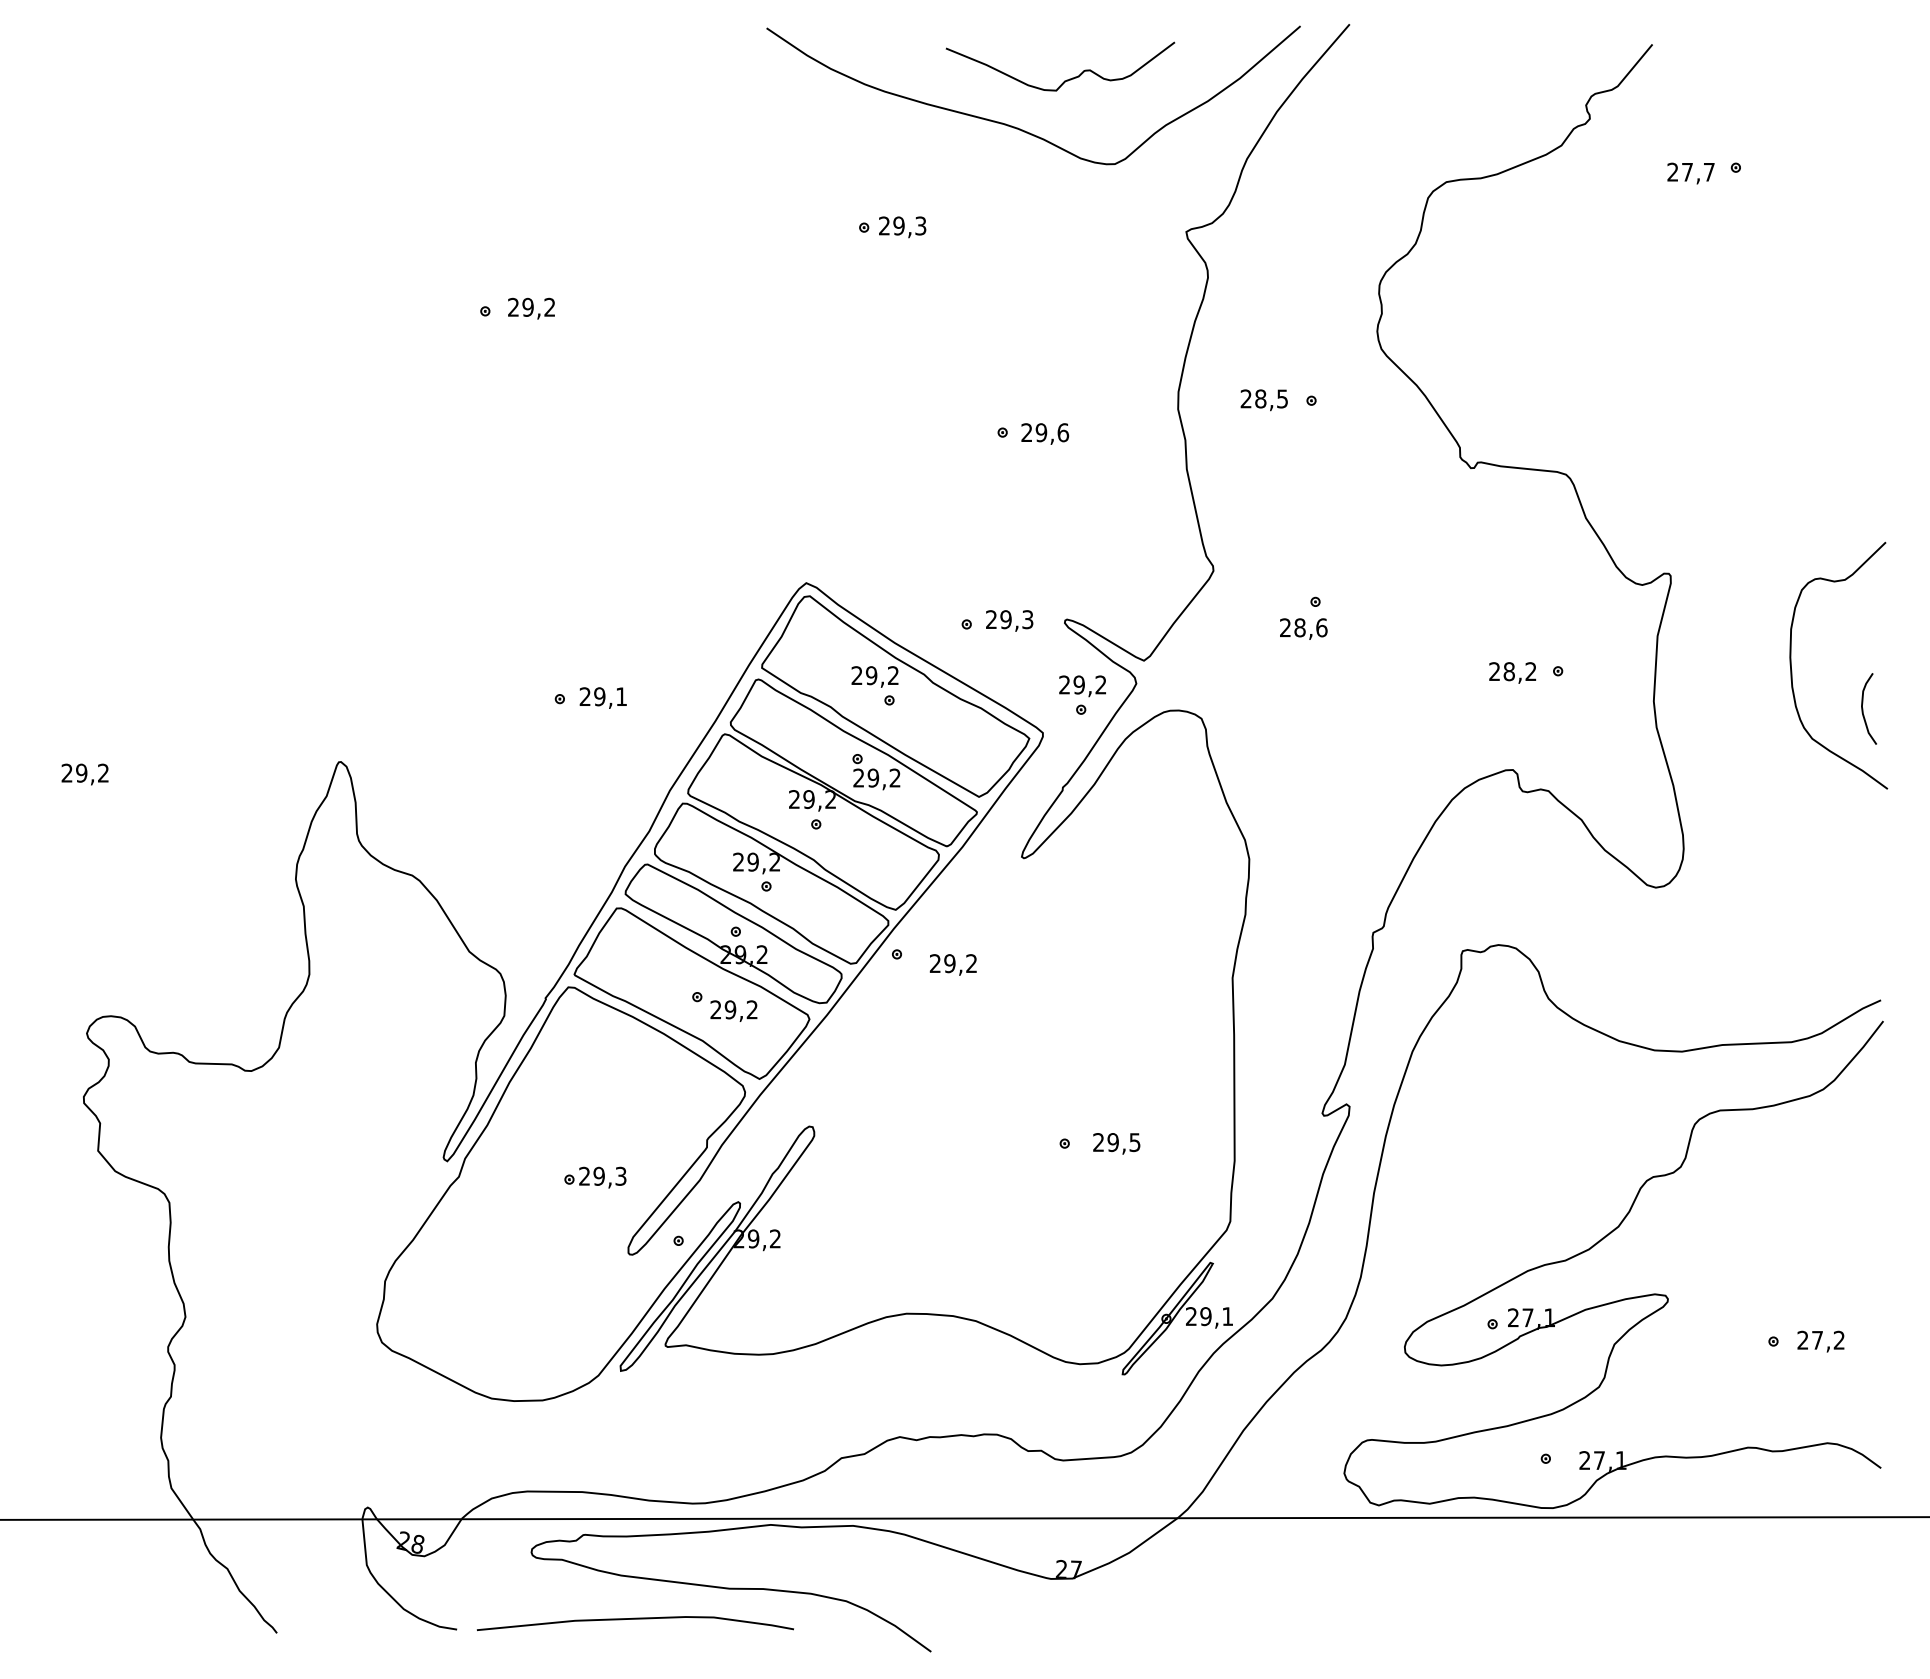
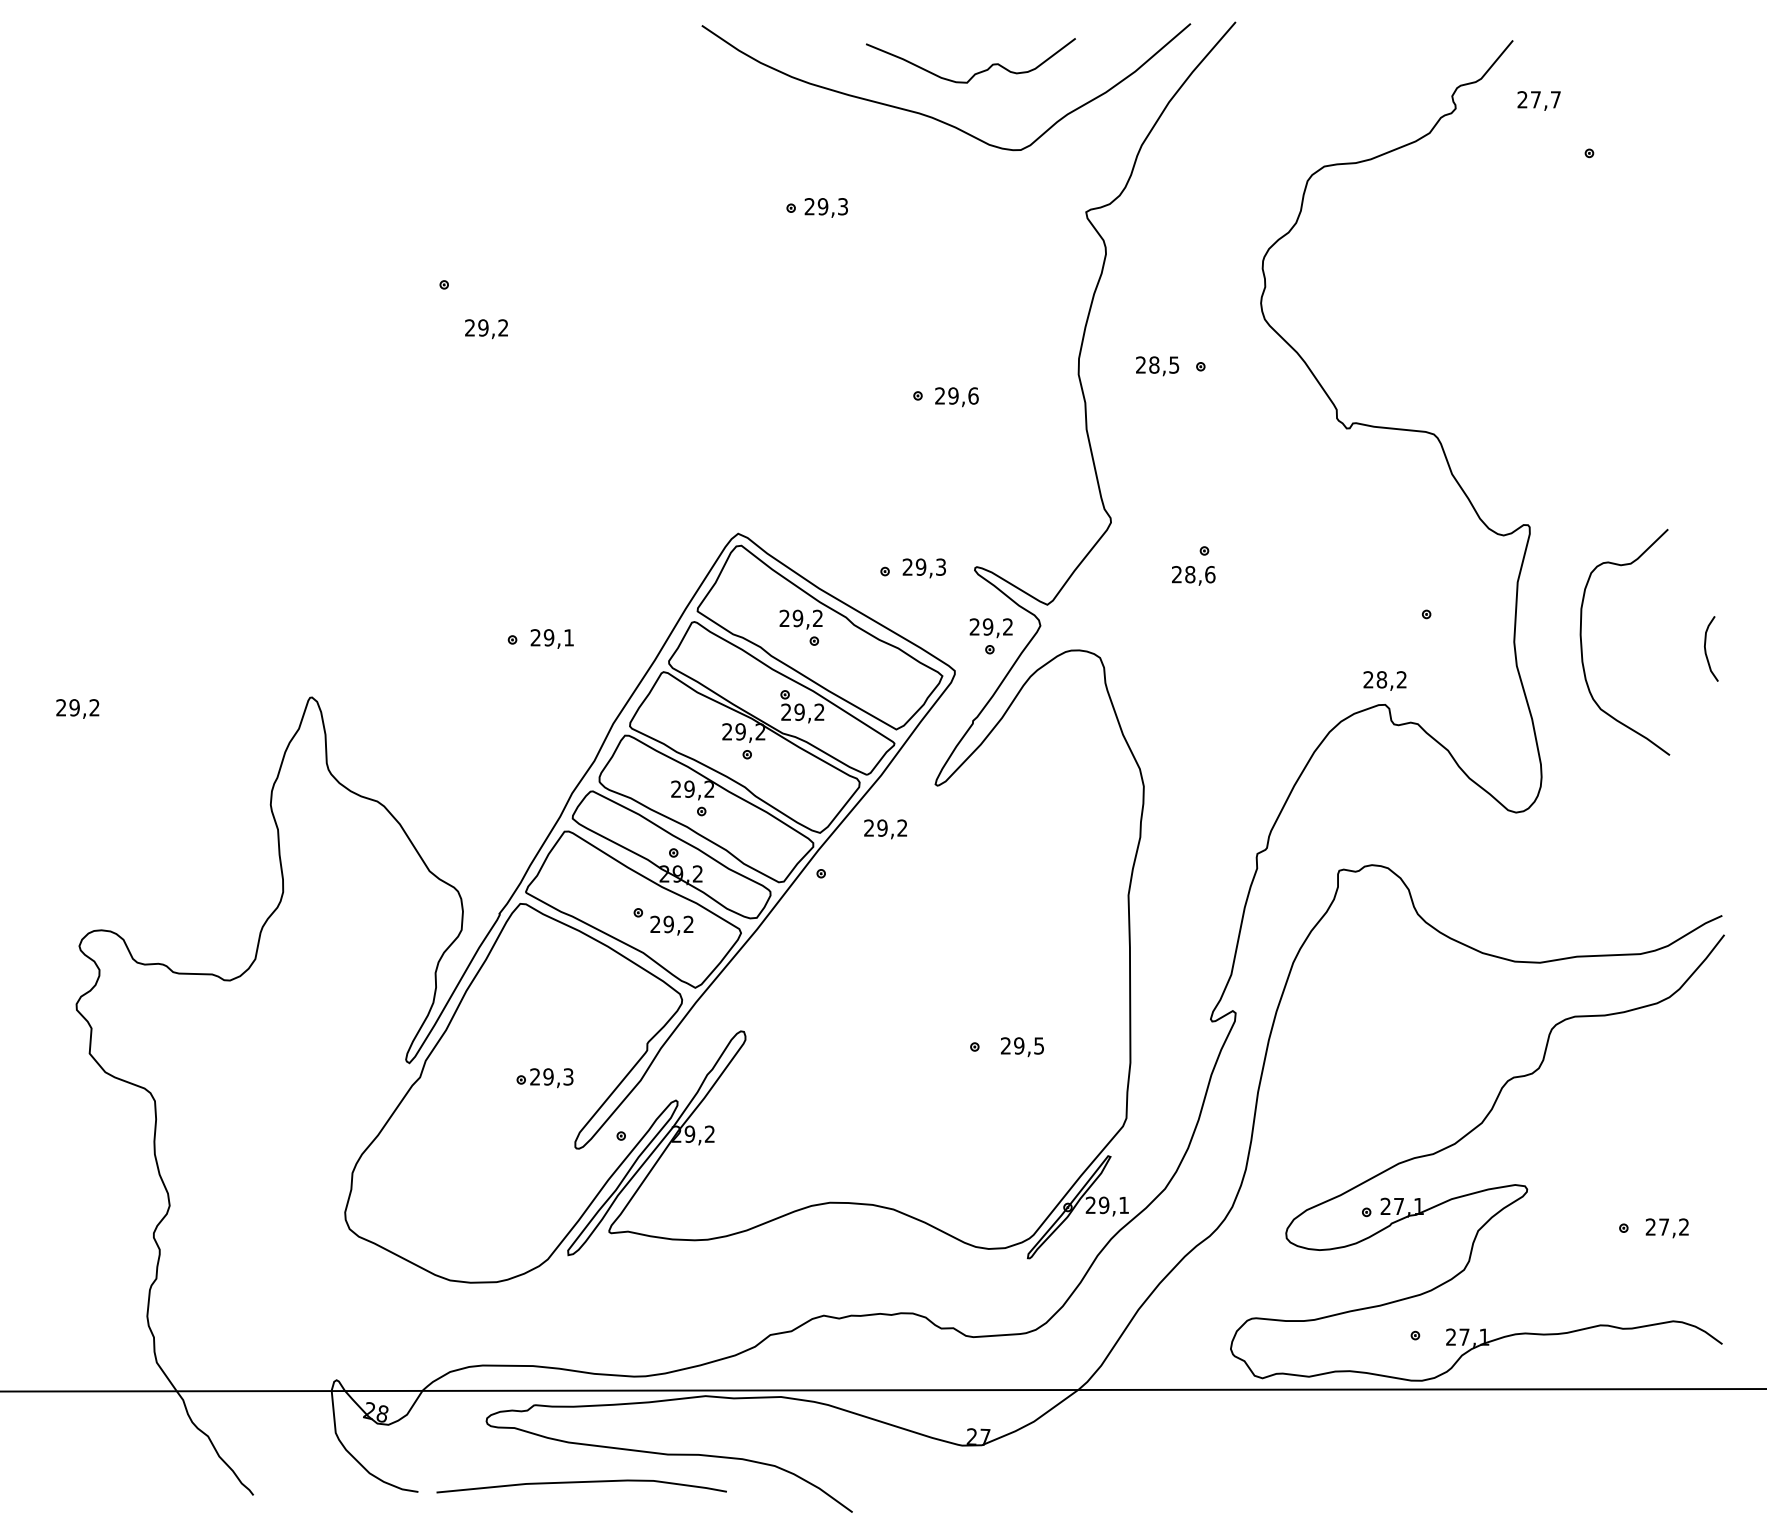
text: (1690, 173) -> (1538, 100), moved
text: (531, 308) -> (486, 328), moved
curve: (1792, 670) -> (1582, 646), moved
text: (1512, 672) -> (1384, 680), moved
text: (952, 964) -> (884, 828), moved

